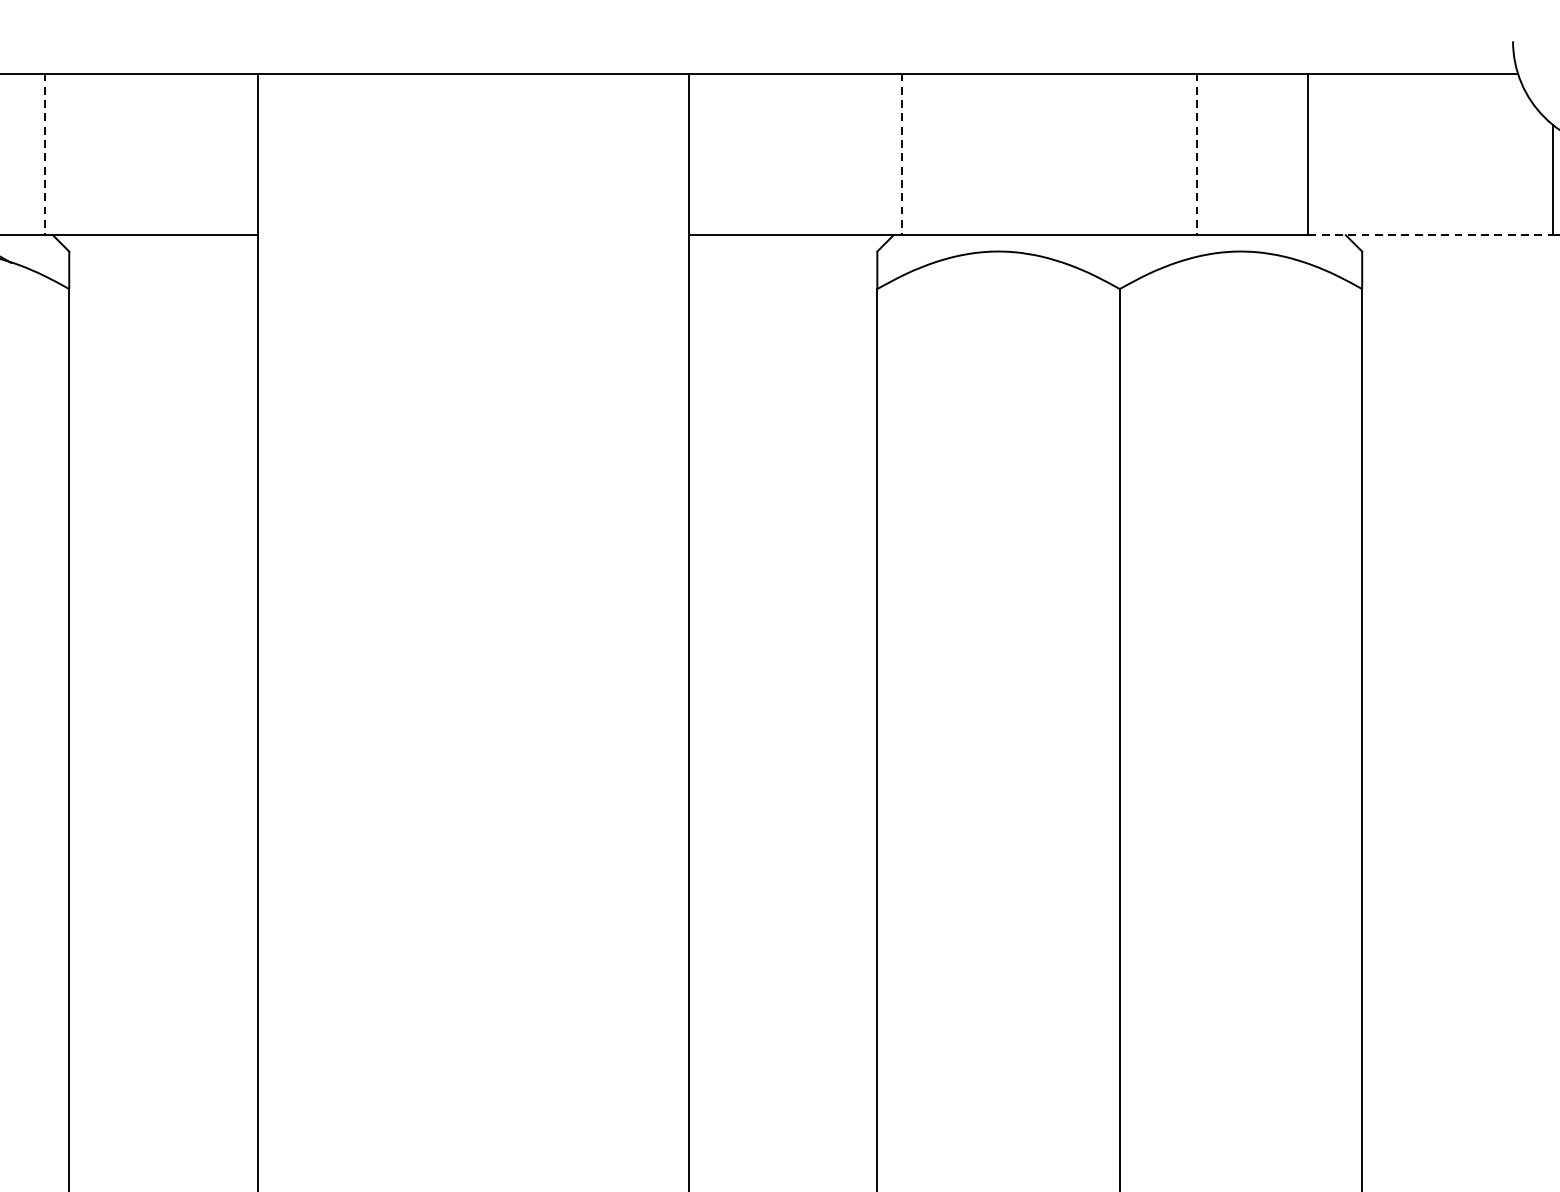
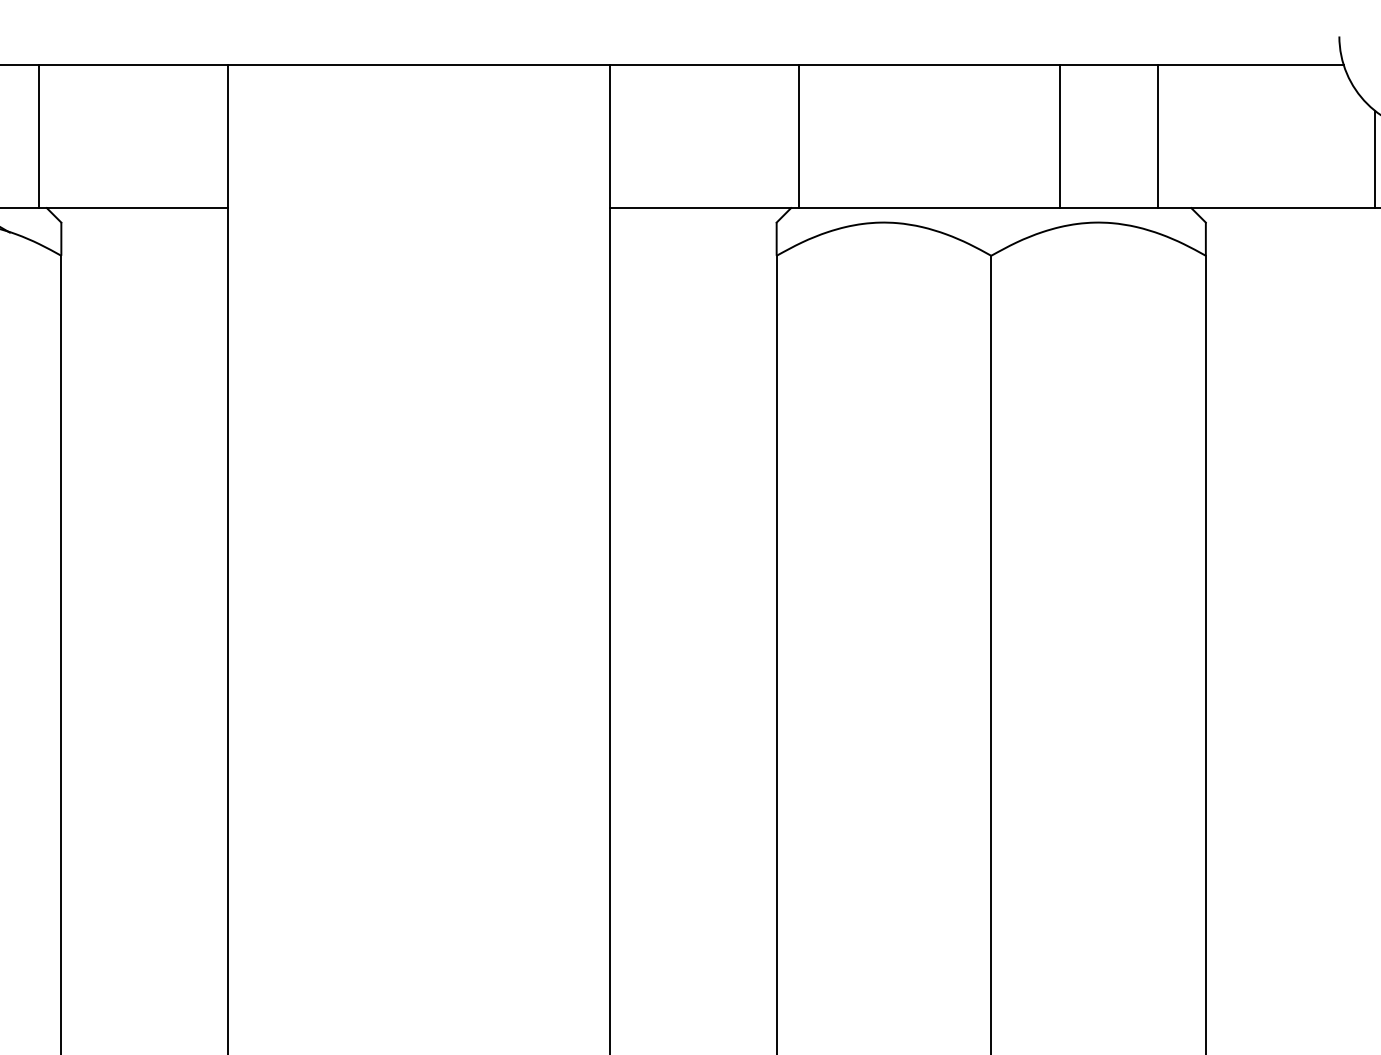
line: (44, 154) -> (39, 136), dashed -> solid
line: (902, 154) -> (798, 136), dashed -> solid
line: (1196, 154) -> (1059, 136), dashed -> solid
line: (1431, 235) -> (1267, 208), dashed -> solid

